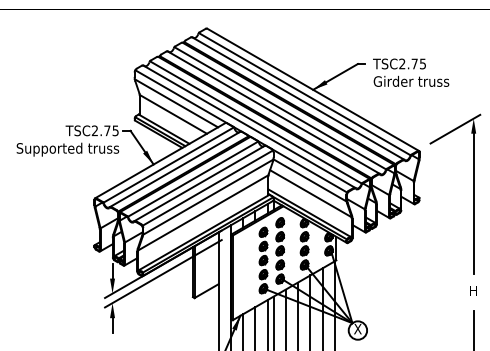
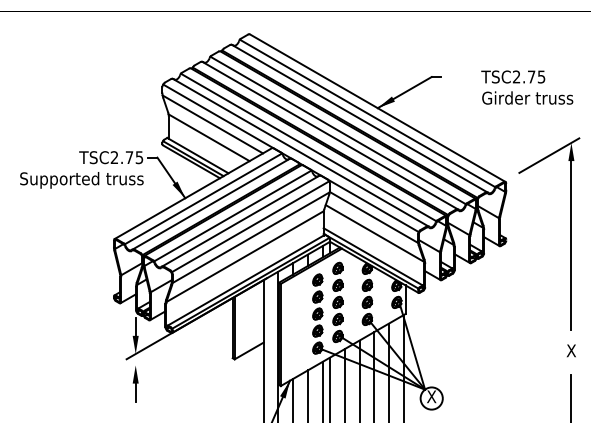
text: (411, 72) -> (527, 87), moved
line: (163, 273) -> (197, 329), removed
text: (473, 290) -> (571, 350), H -> X

